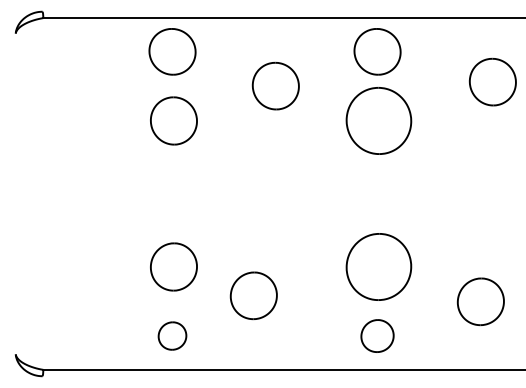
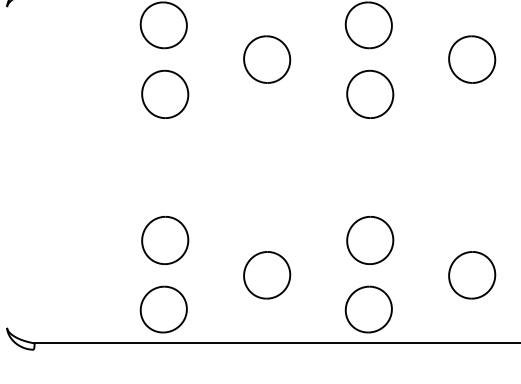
part: (492, 81) -> (471, 58), moved
part: (378, 120) -> (369, 93), size x0.71
part: (378, 266) -> (369, 239), size x0.71
part: (253, 295) -> (266, 274), moved
part: (172, 335) -> (163, 308), size x1.67
part: (377, 335) -> (368, 308), size x1.43

